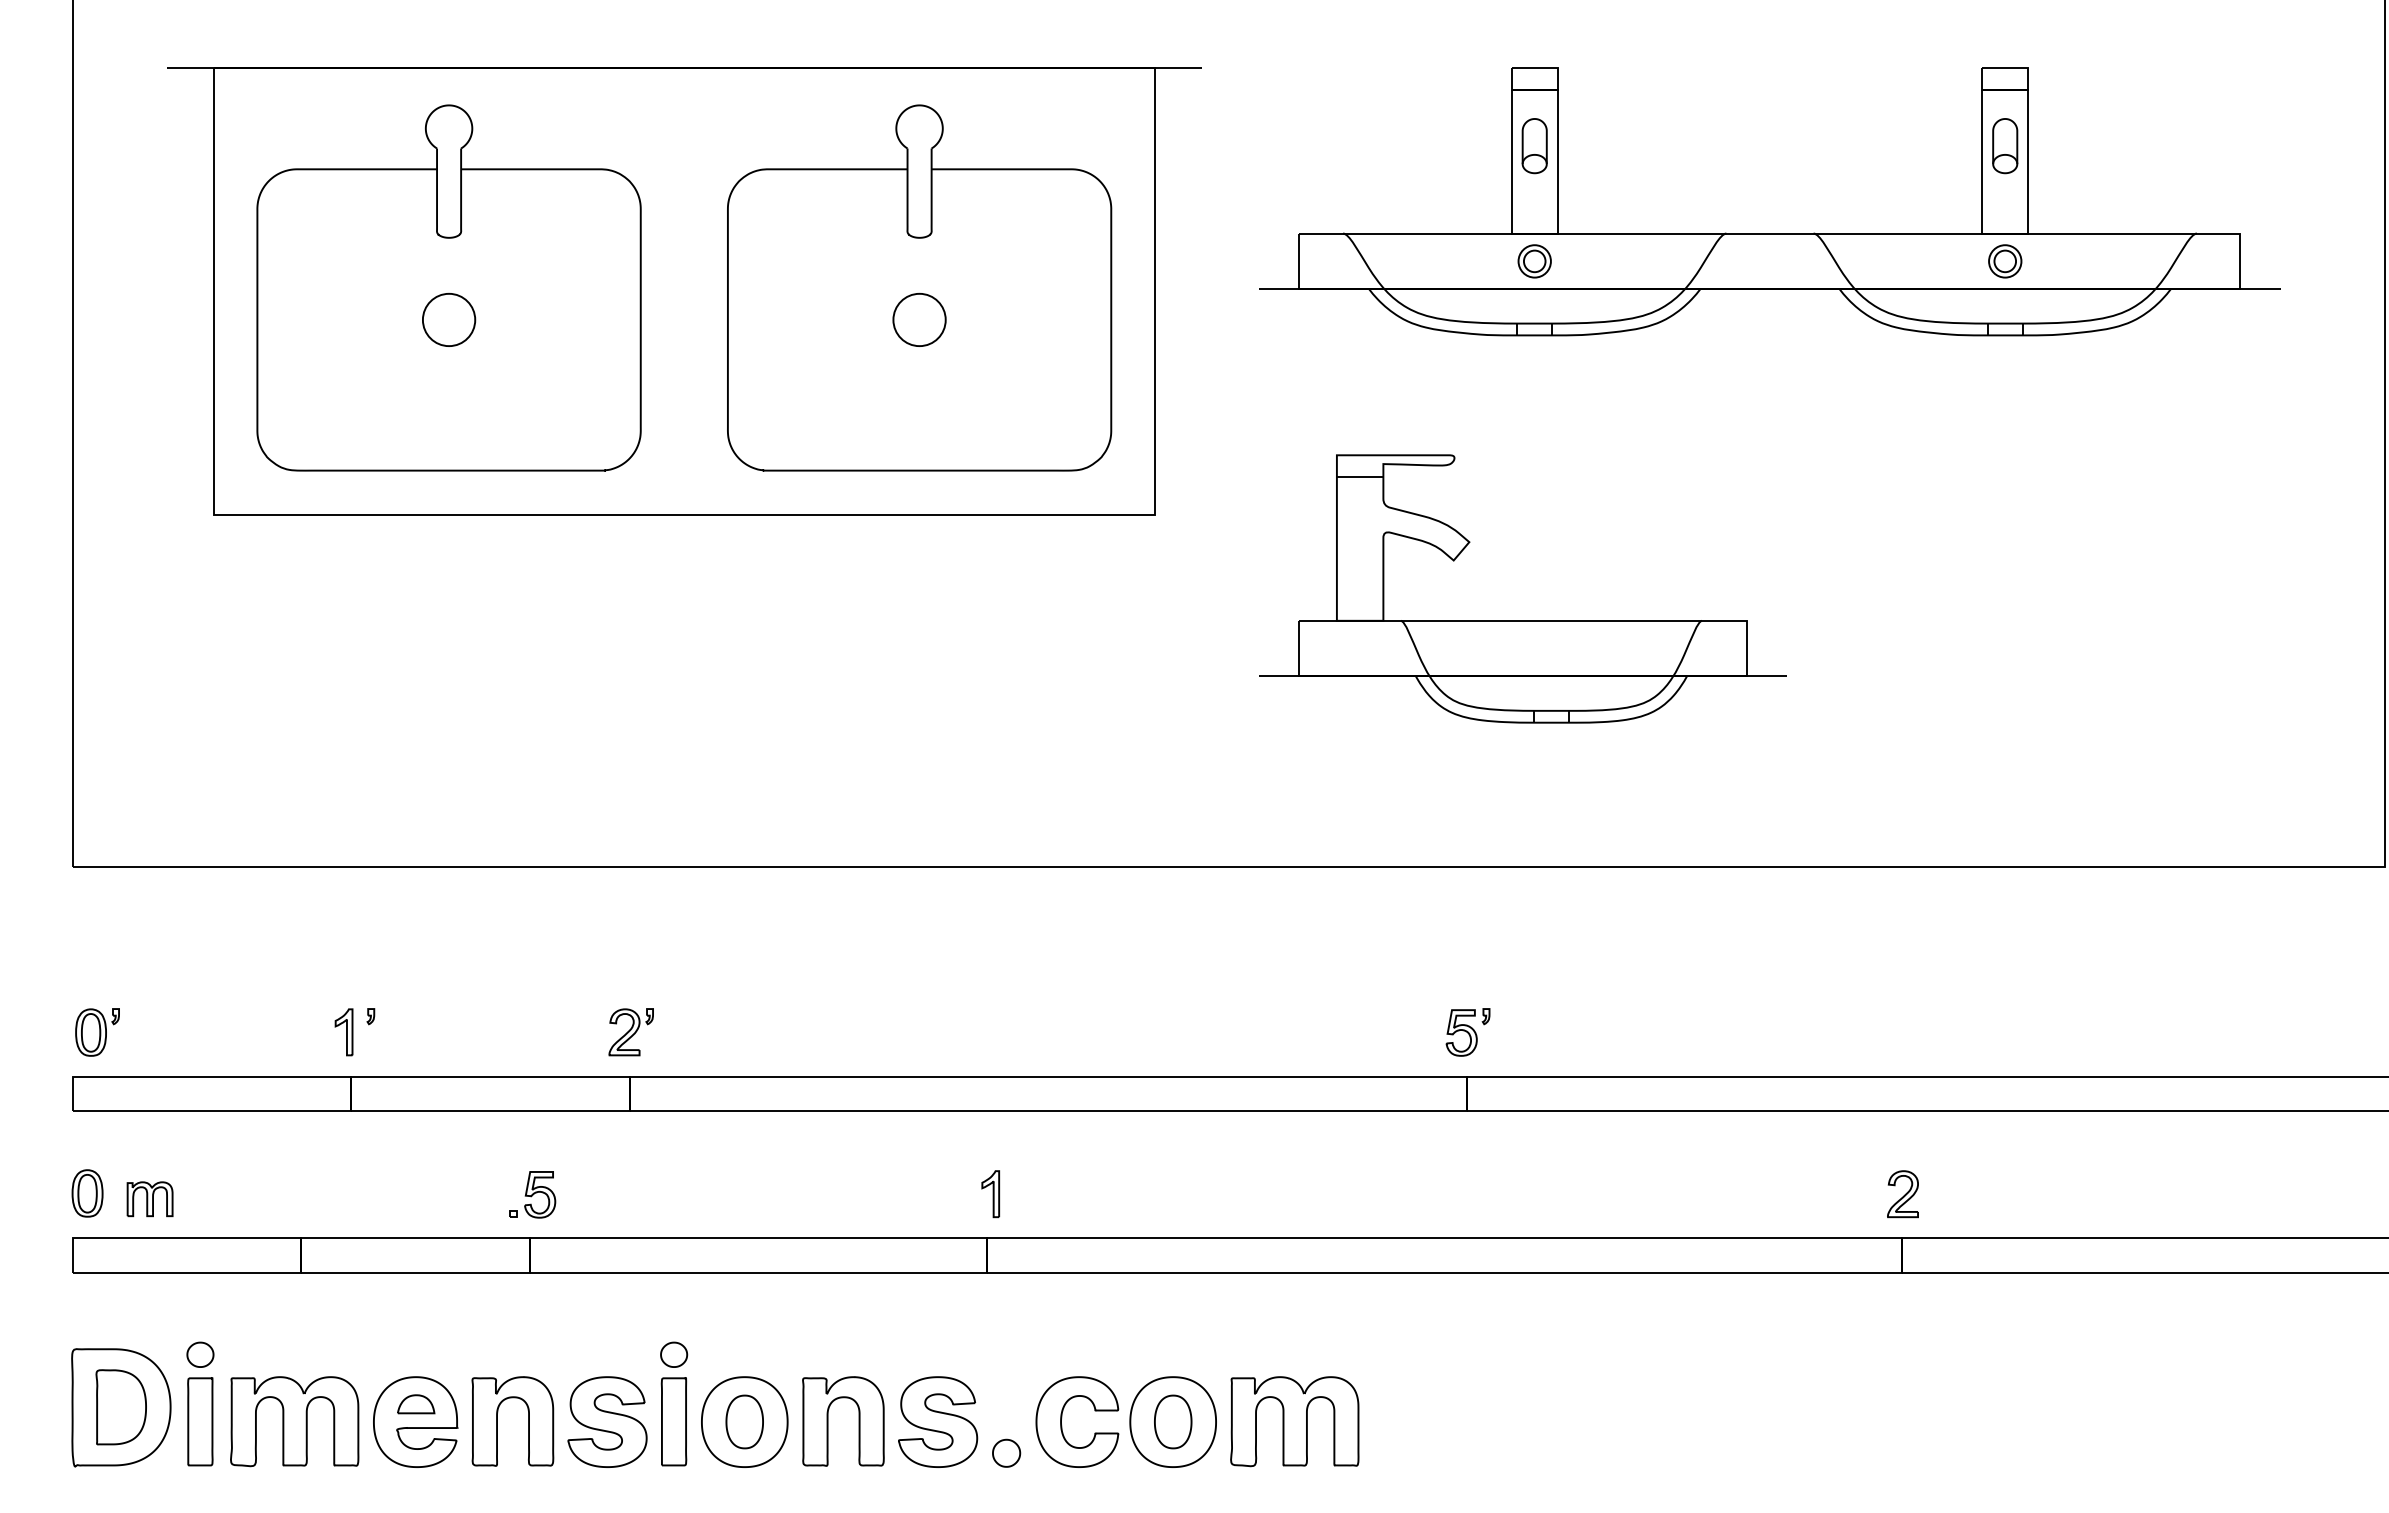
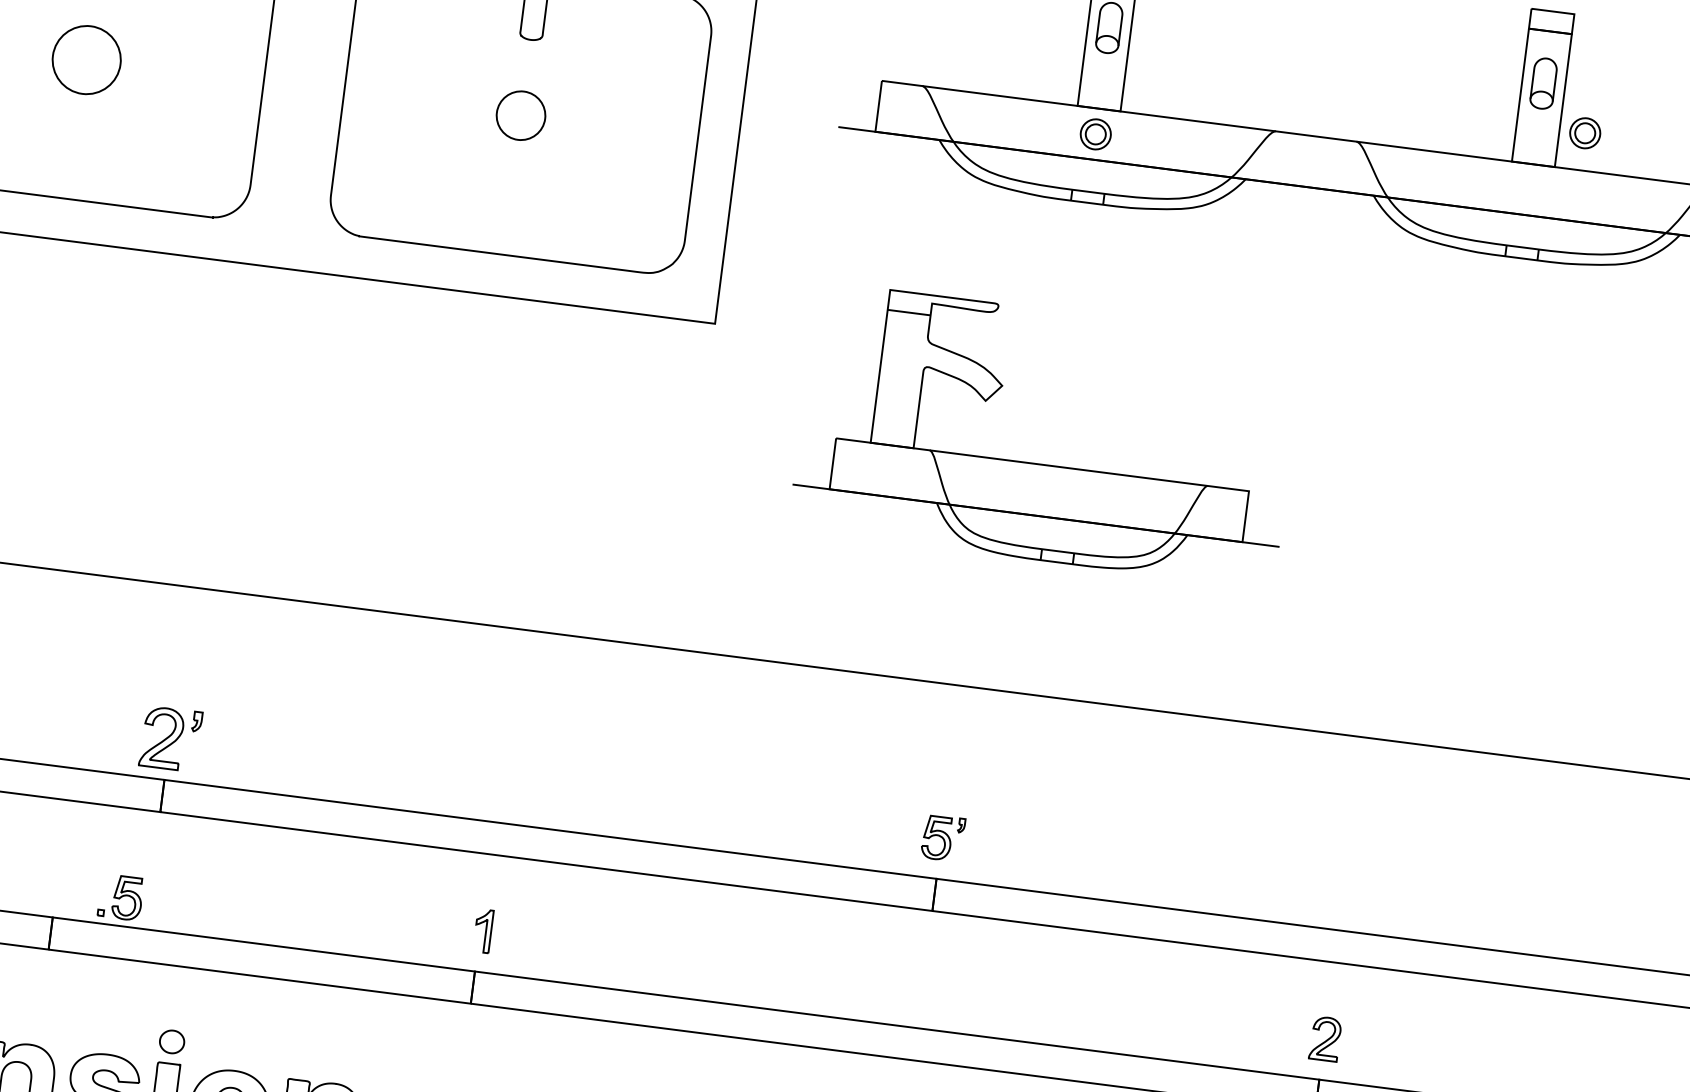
part: (2005, 261) -> (1585, 133), moved
circle: (448, 319) -> (86, 59), size x1.4
part: (630, 1032) -> (169, 739), size x1.4
part: (532, 1194) -> (120, 897), moved

